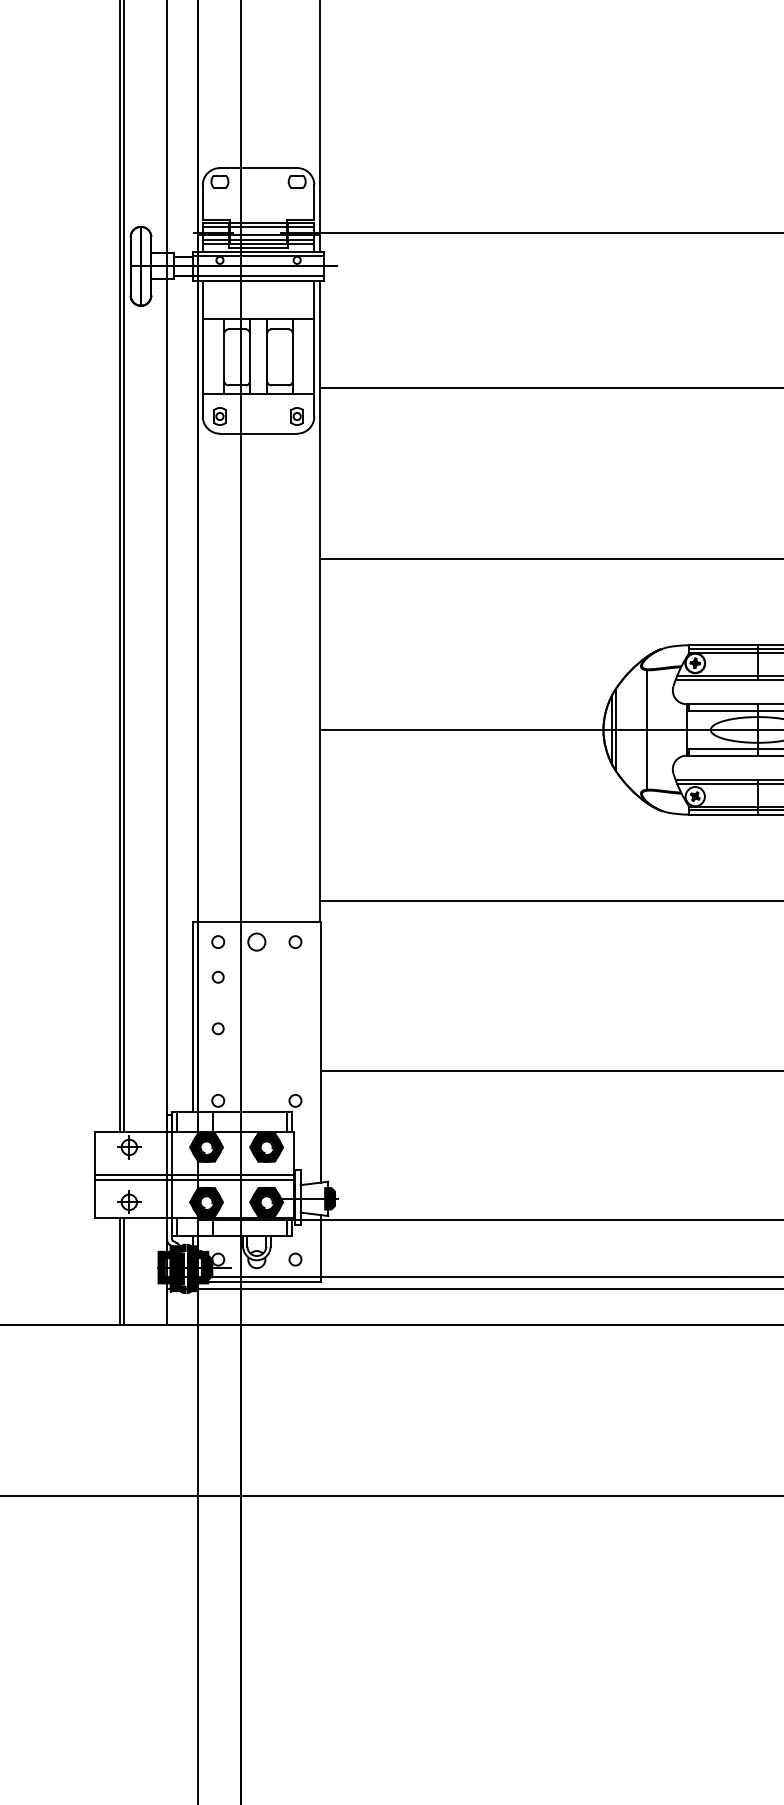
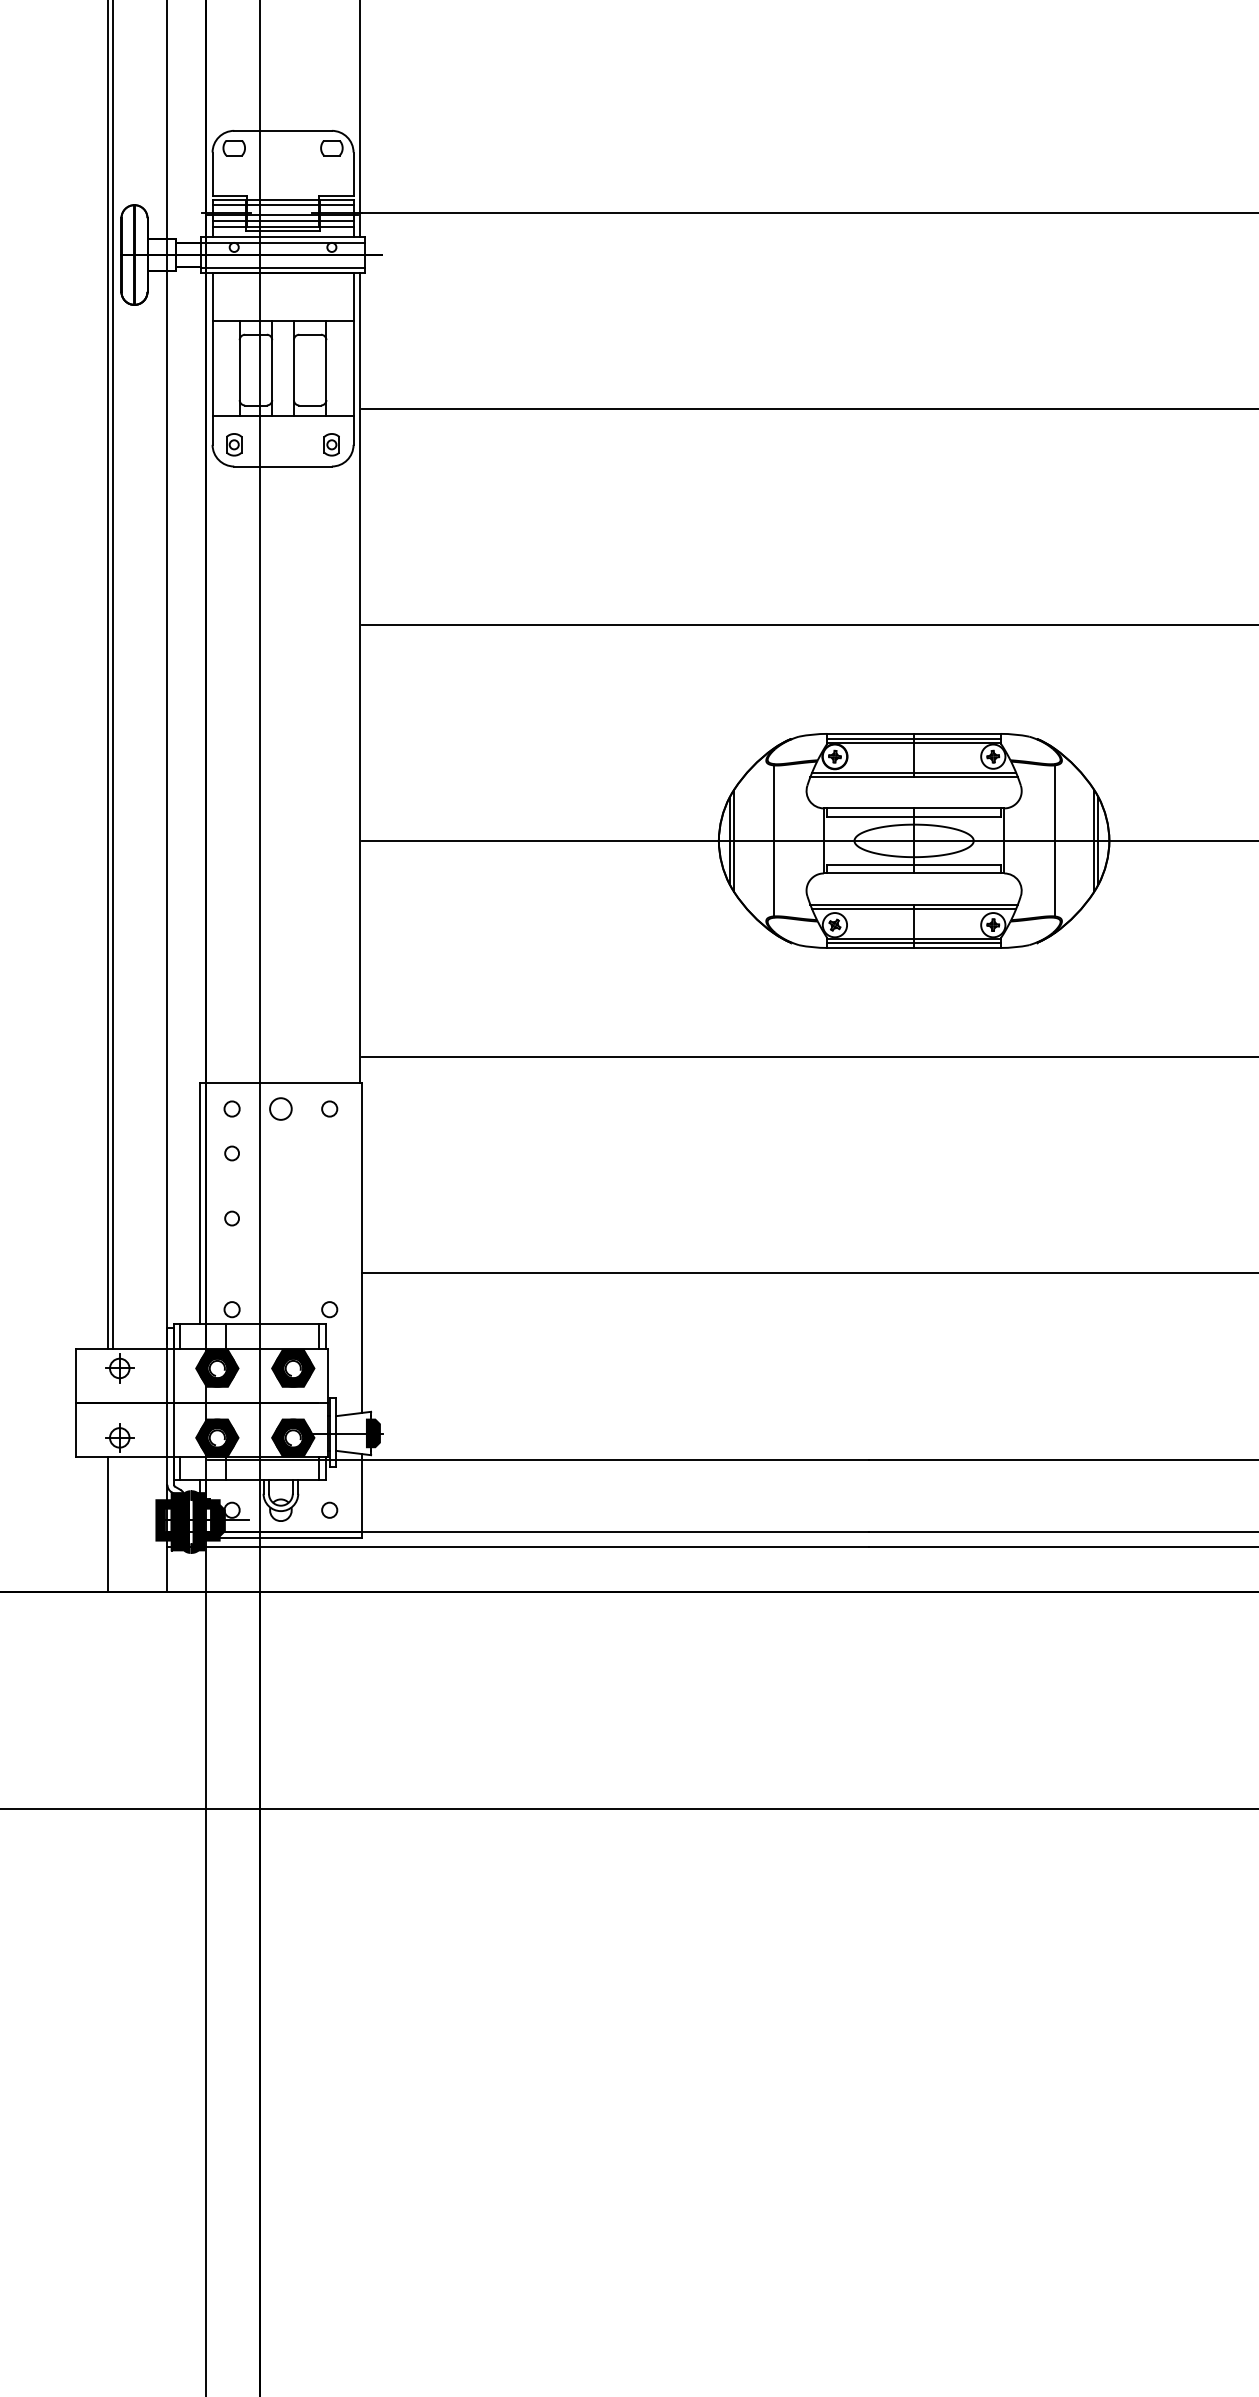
line: (194, 1179) -> (201, 1409), removed
line: (123, 1270) -> (112, 1524), removed

